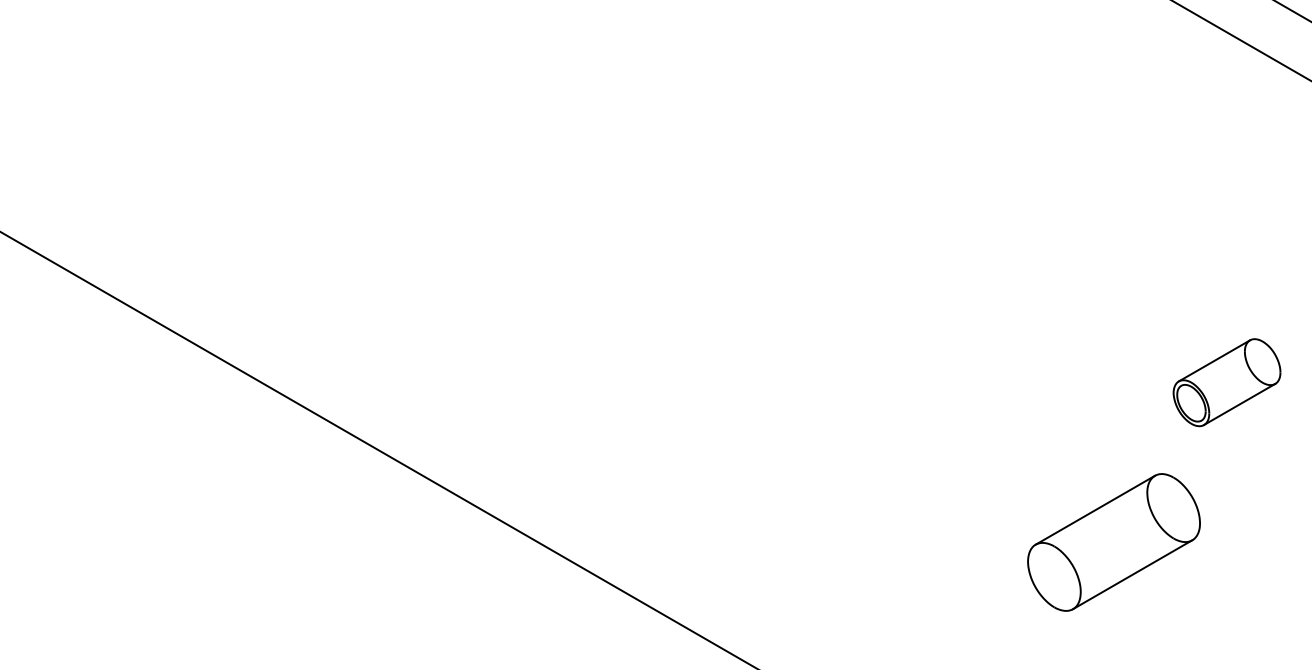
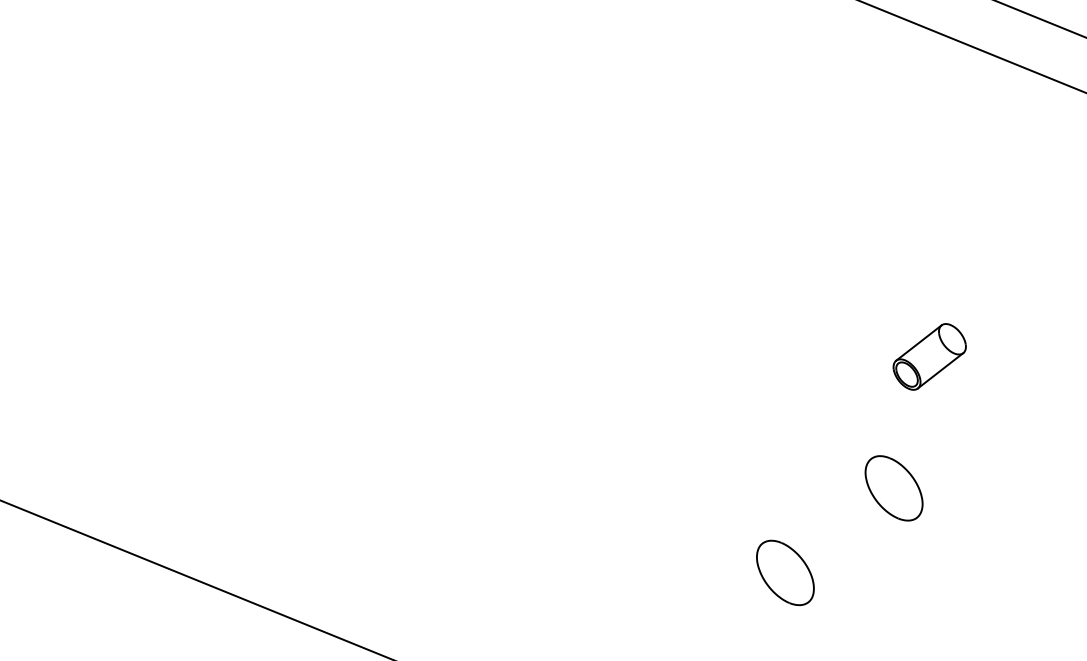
part: (1226, 382) -> (929, 356), size x0.7
line: (1094, 509) -> (815, 500), removed
line: (1132, 574) -> (862, 559), removed

